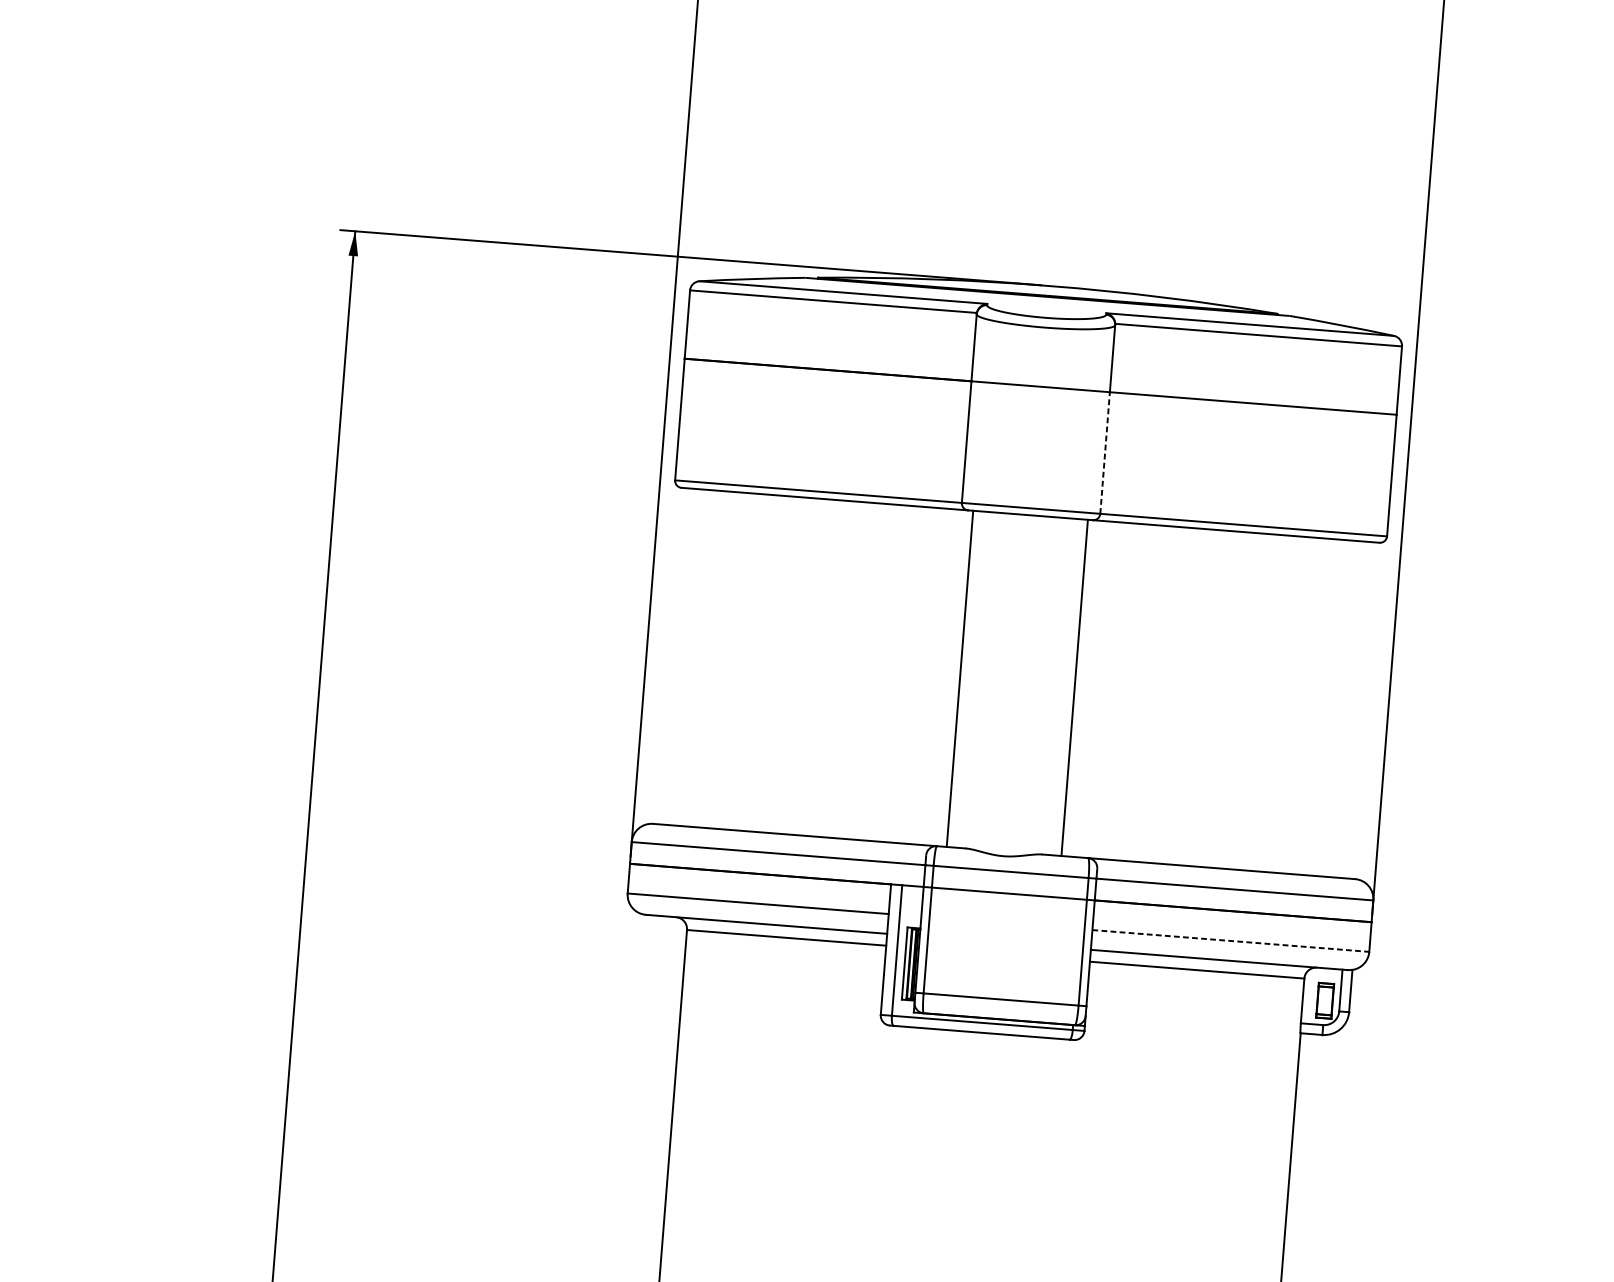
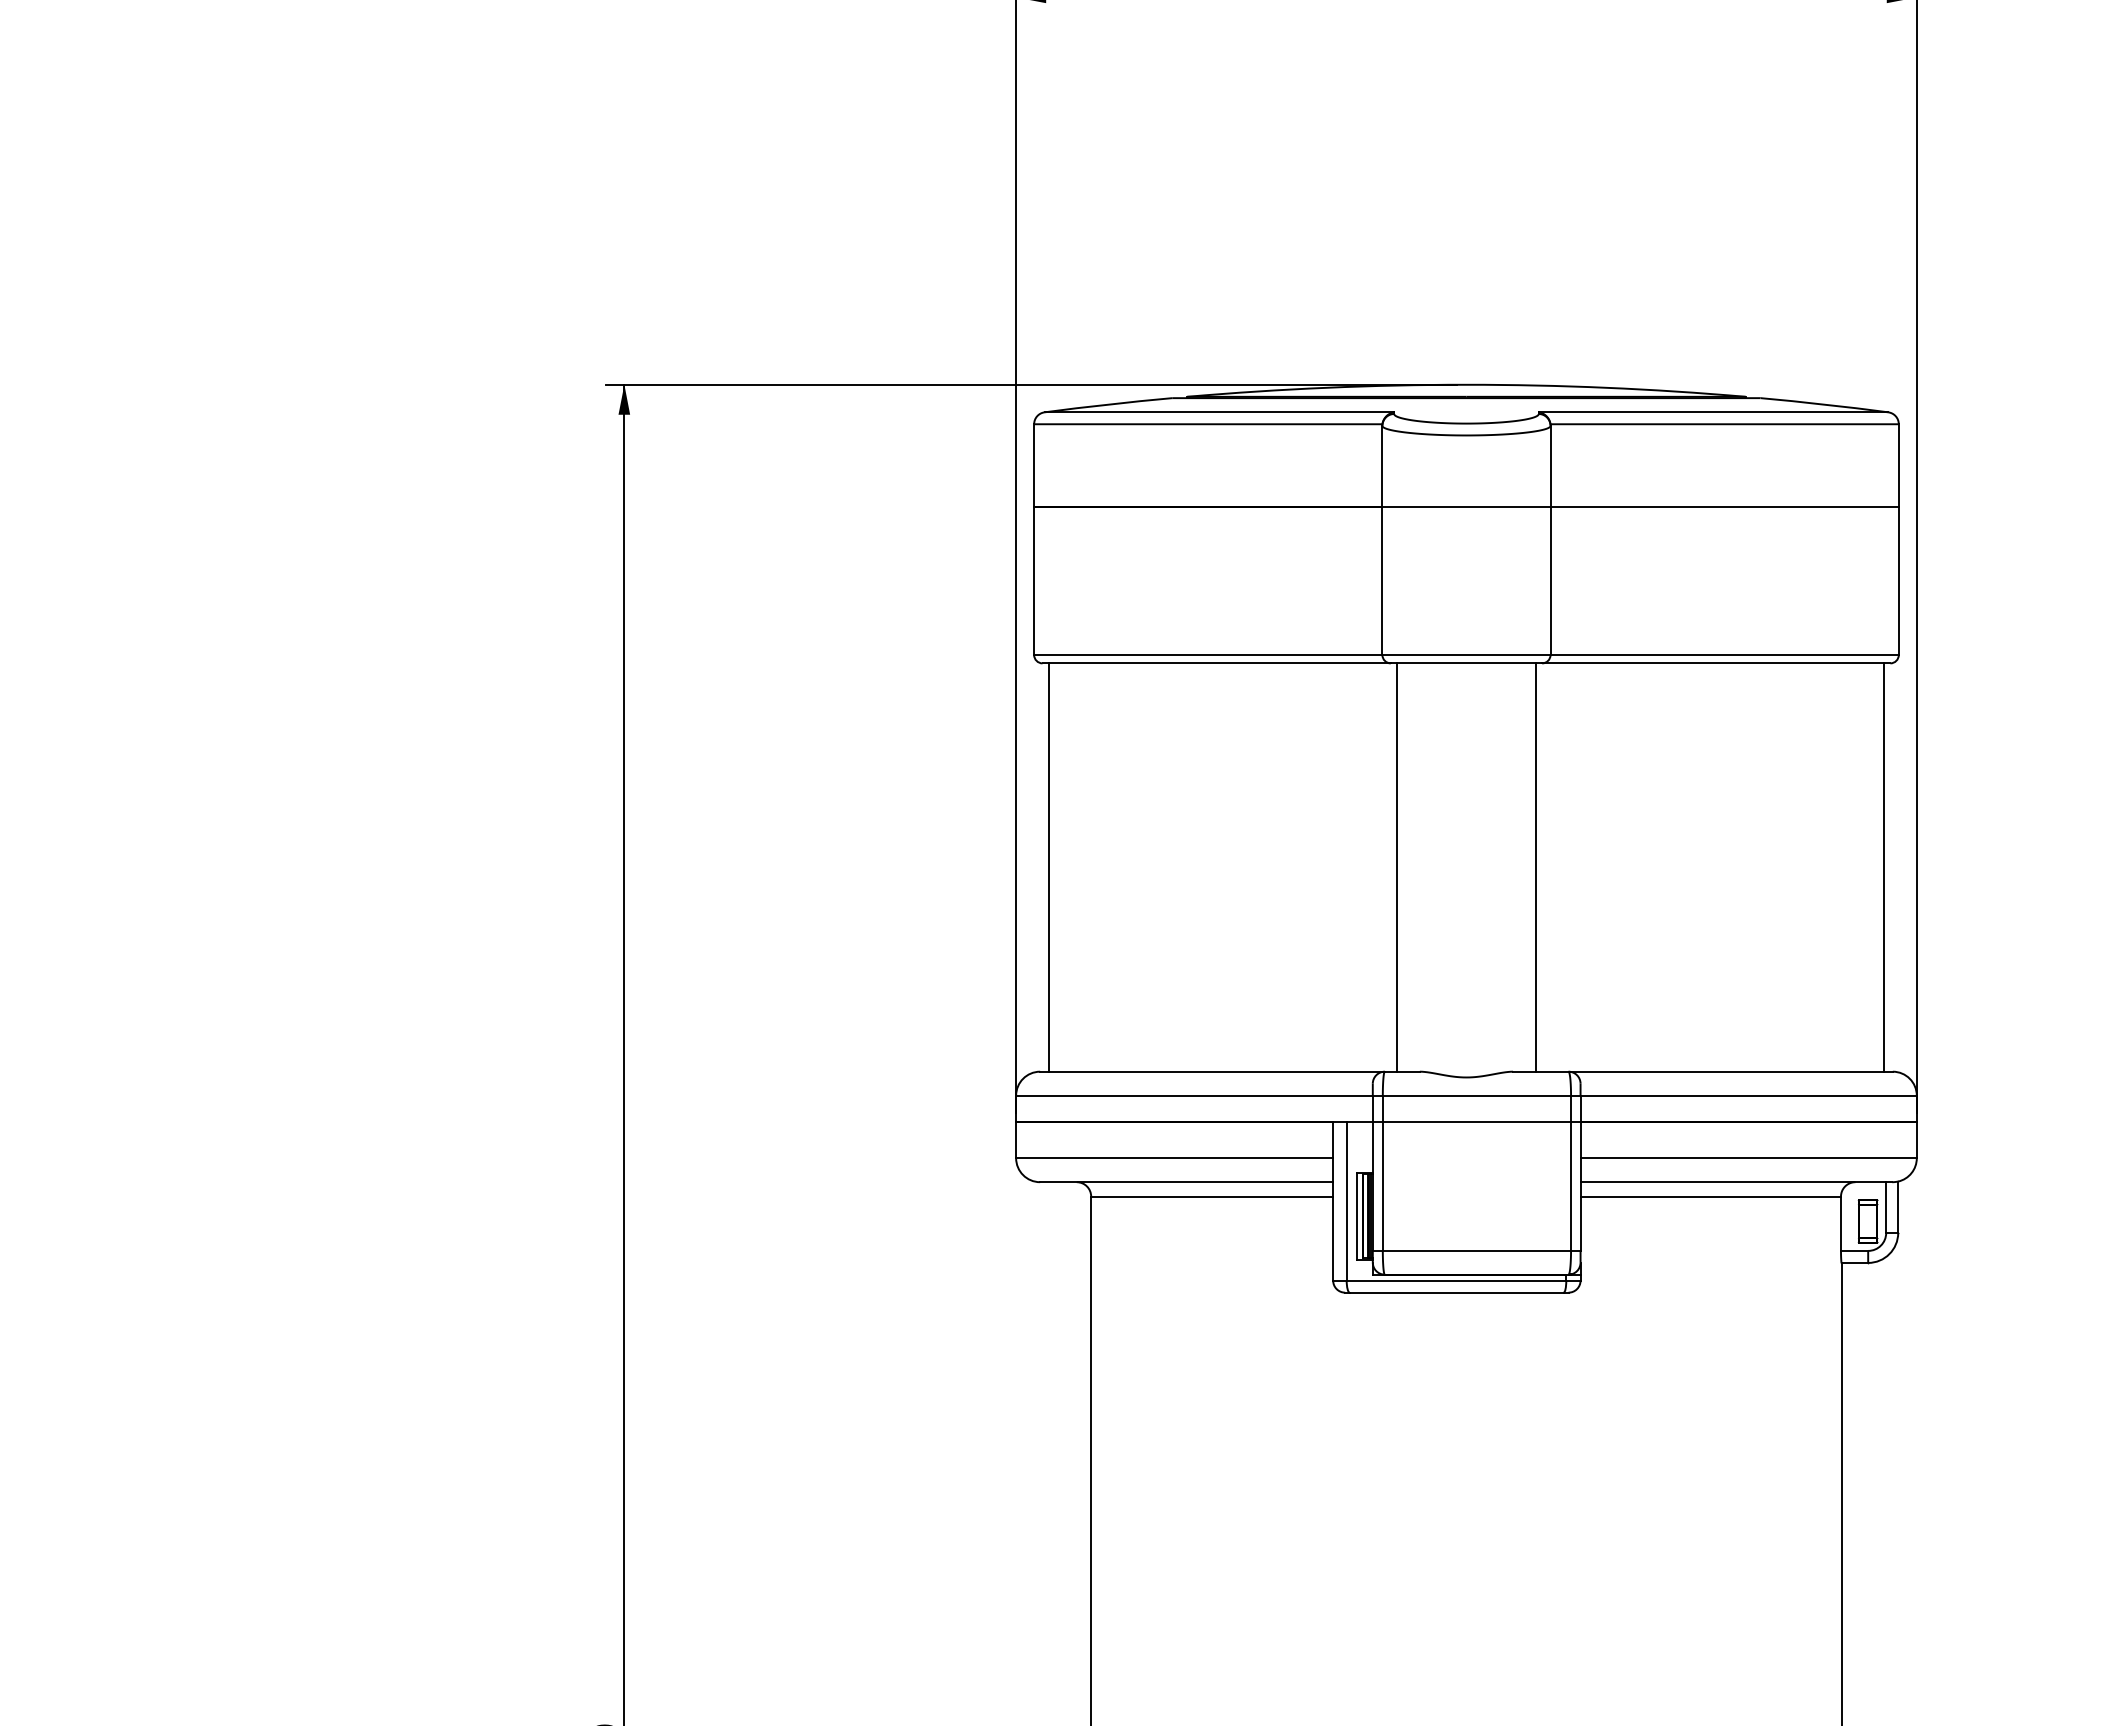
line: (1105, 453) -> (1550, 581), dashed -> solid
line: (674, 656) -> (1049, 867), added
line: (1360, 710) -> (1883, 867), added
line: (1231, 941) -> (1749, 1158), dashed -> solid

